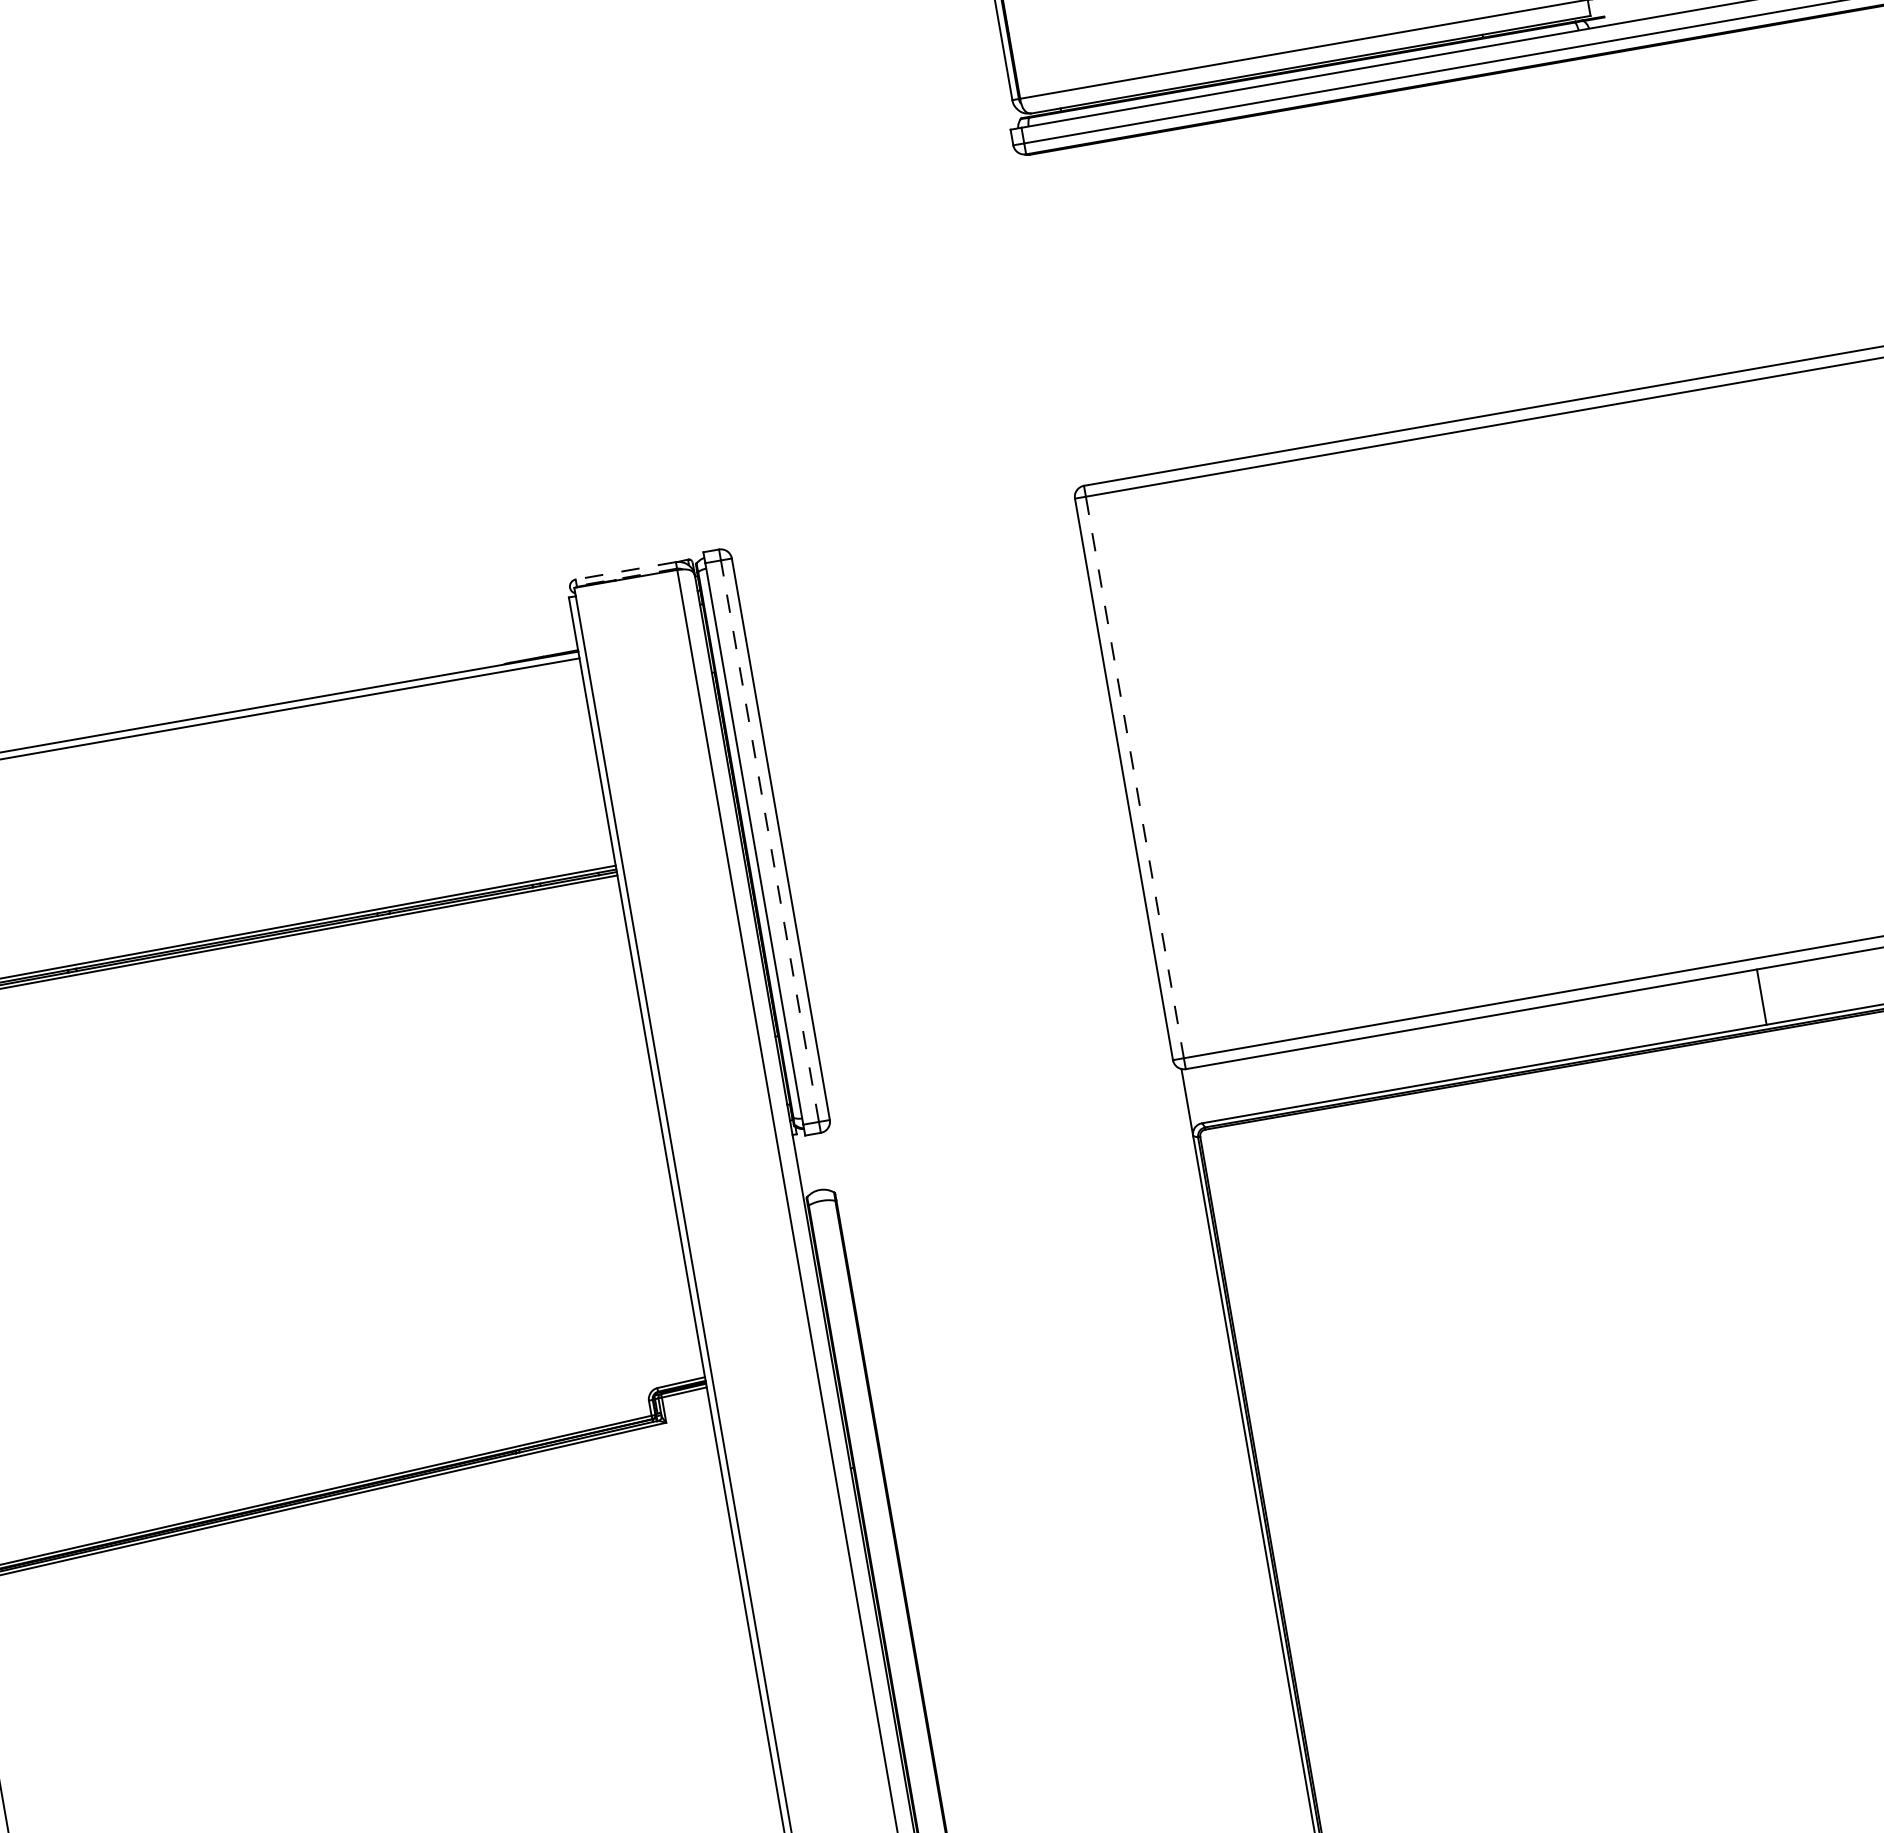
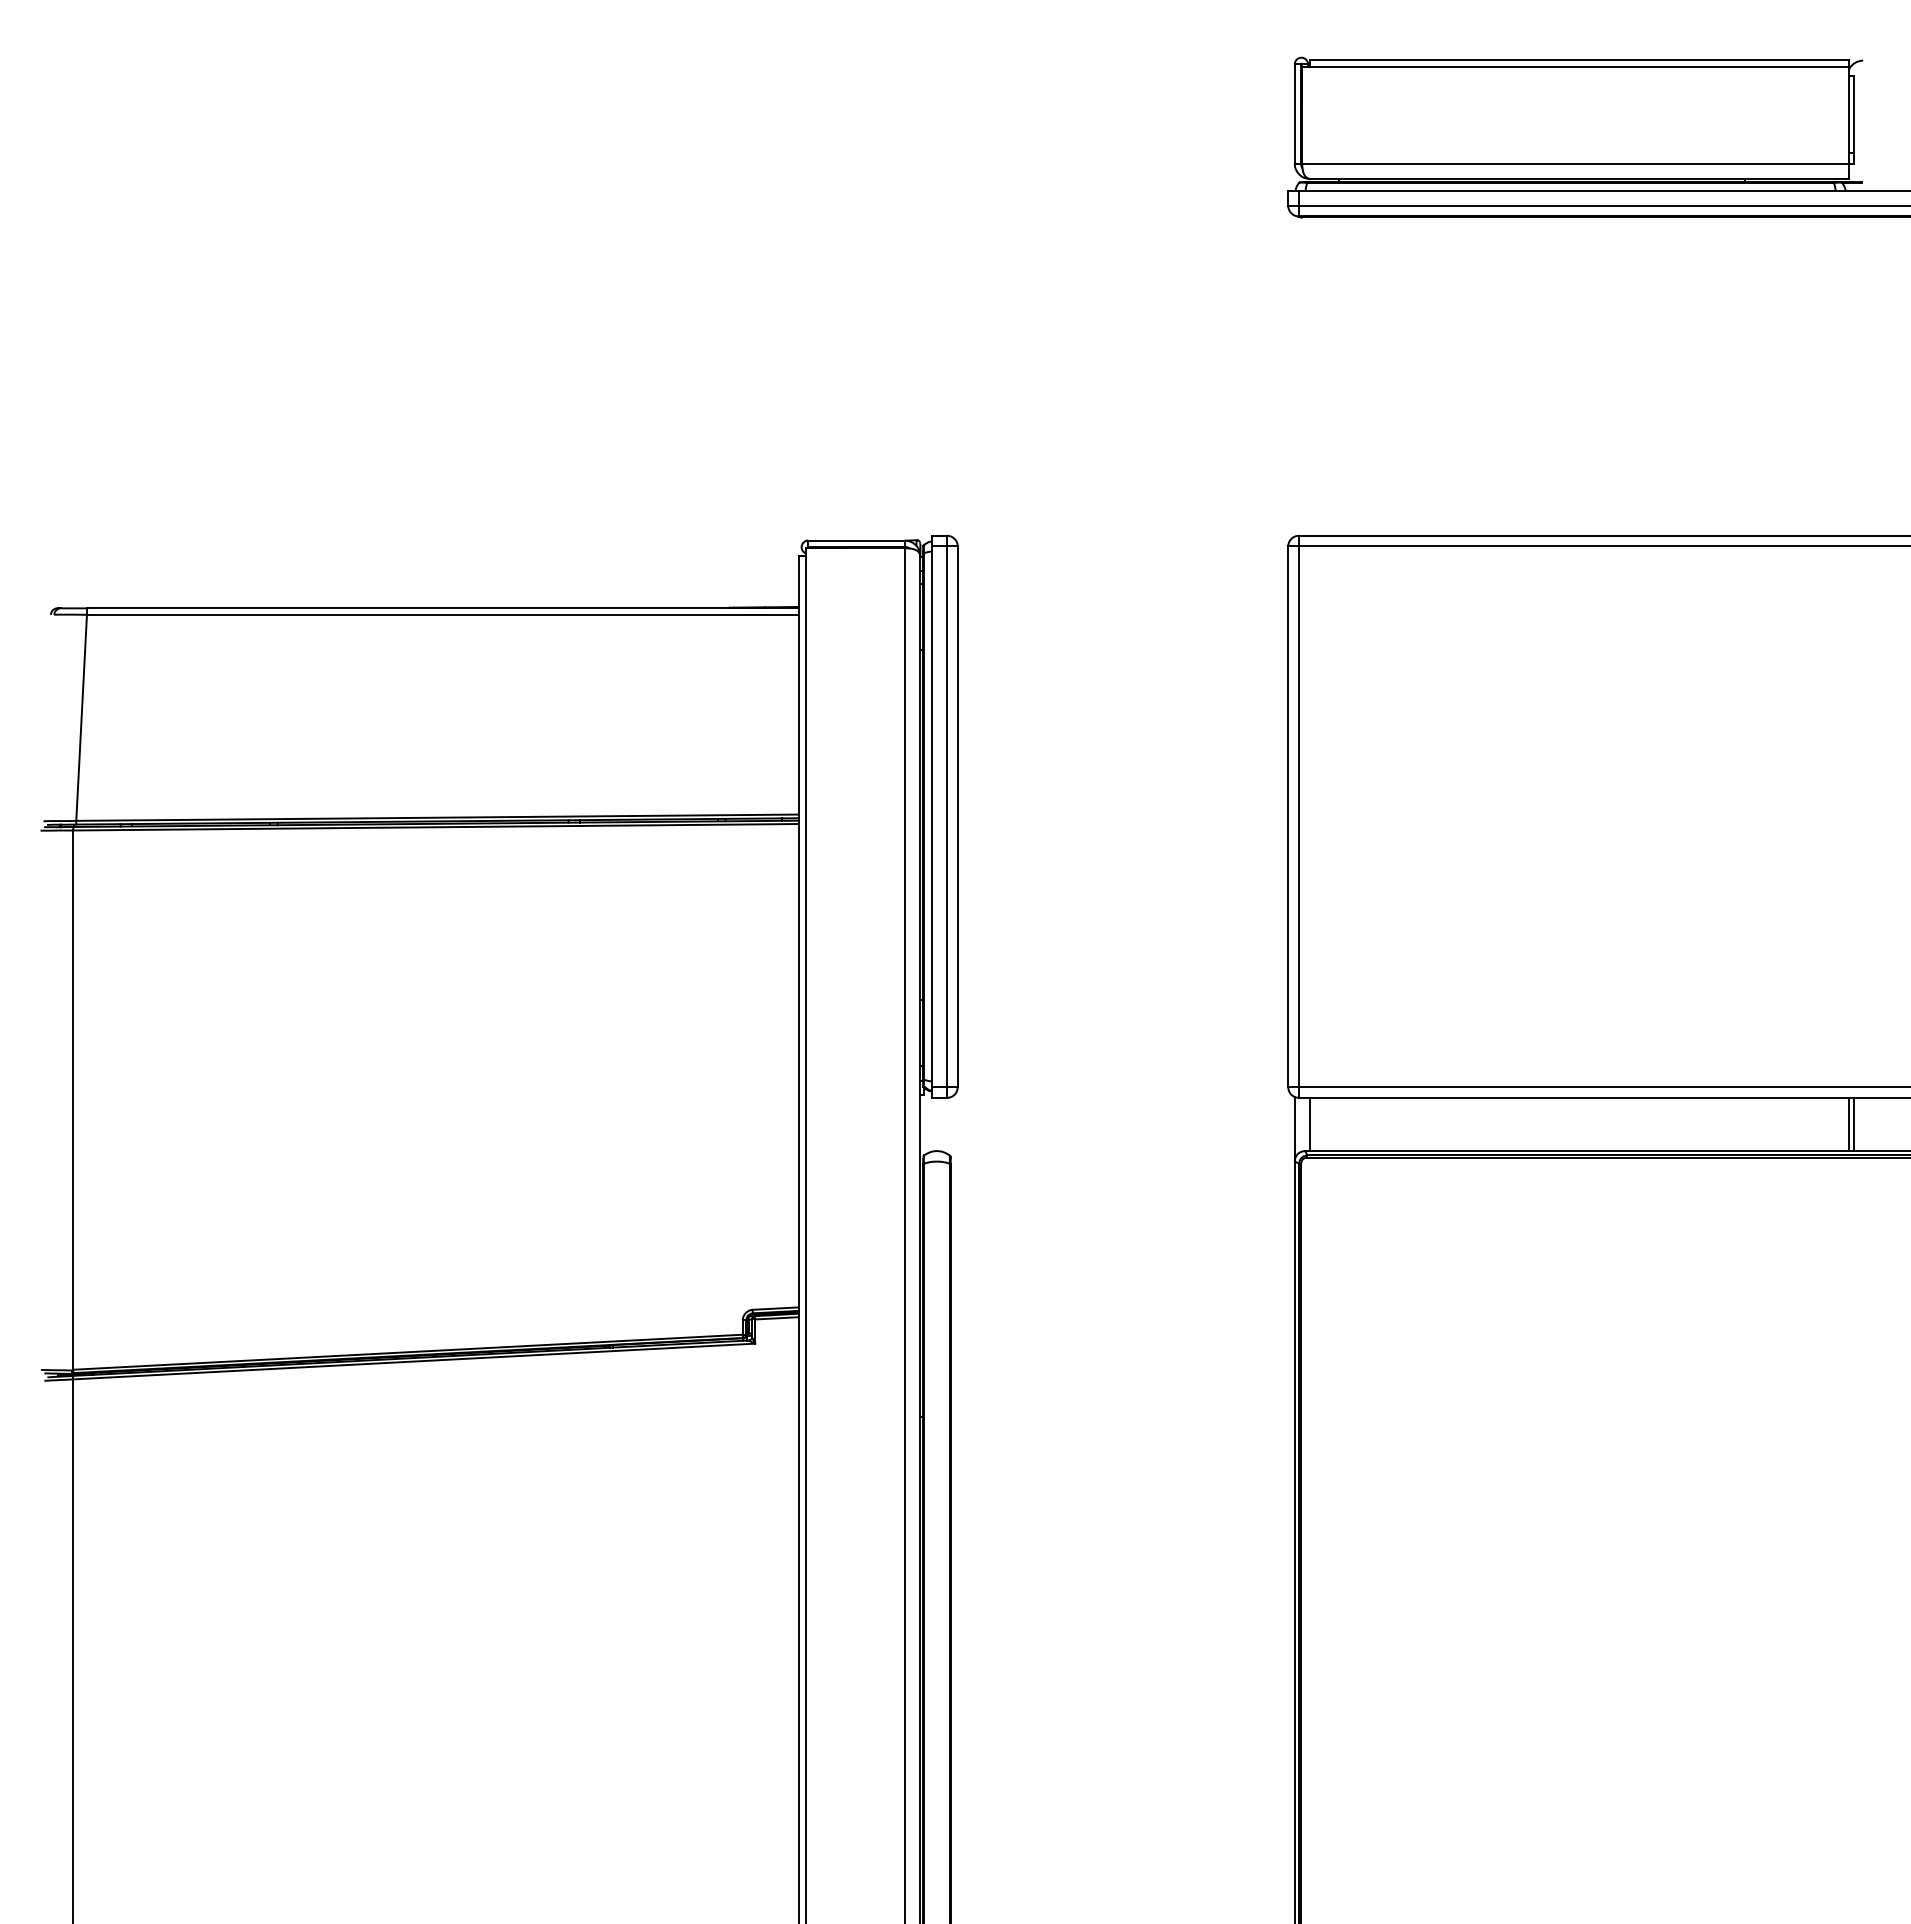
line: (625, 570) -> (856, 540), dashed -> solid
line: (626, 577) -> (856, 546), dashed -> solid
line: (1134, 777) -> (1298, 816), dashed -> solid
line: (770, 840) -> (947, 816), dashed -> solid
line: (1766, 996) -> (1853, 1124), added
line: (1202, 1094) -> (1310, 1124), added

